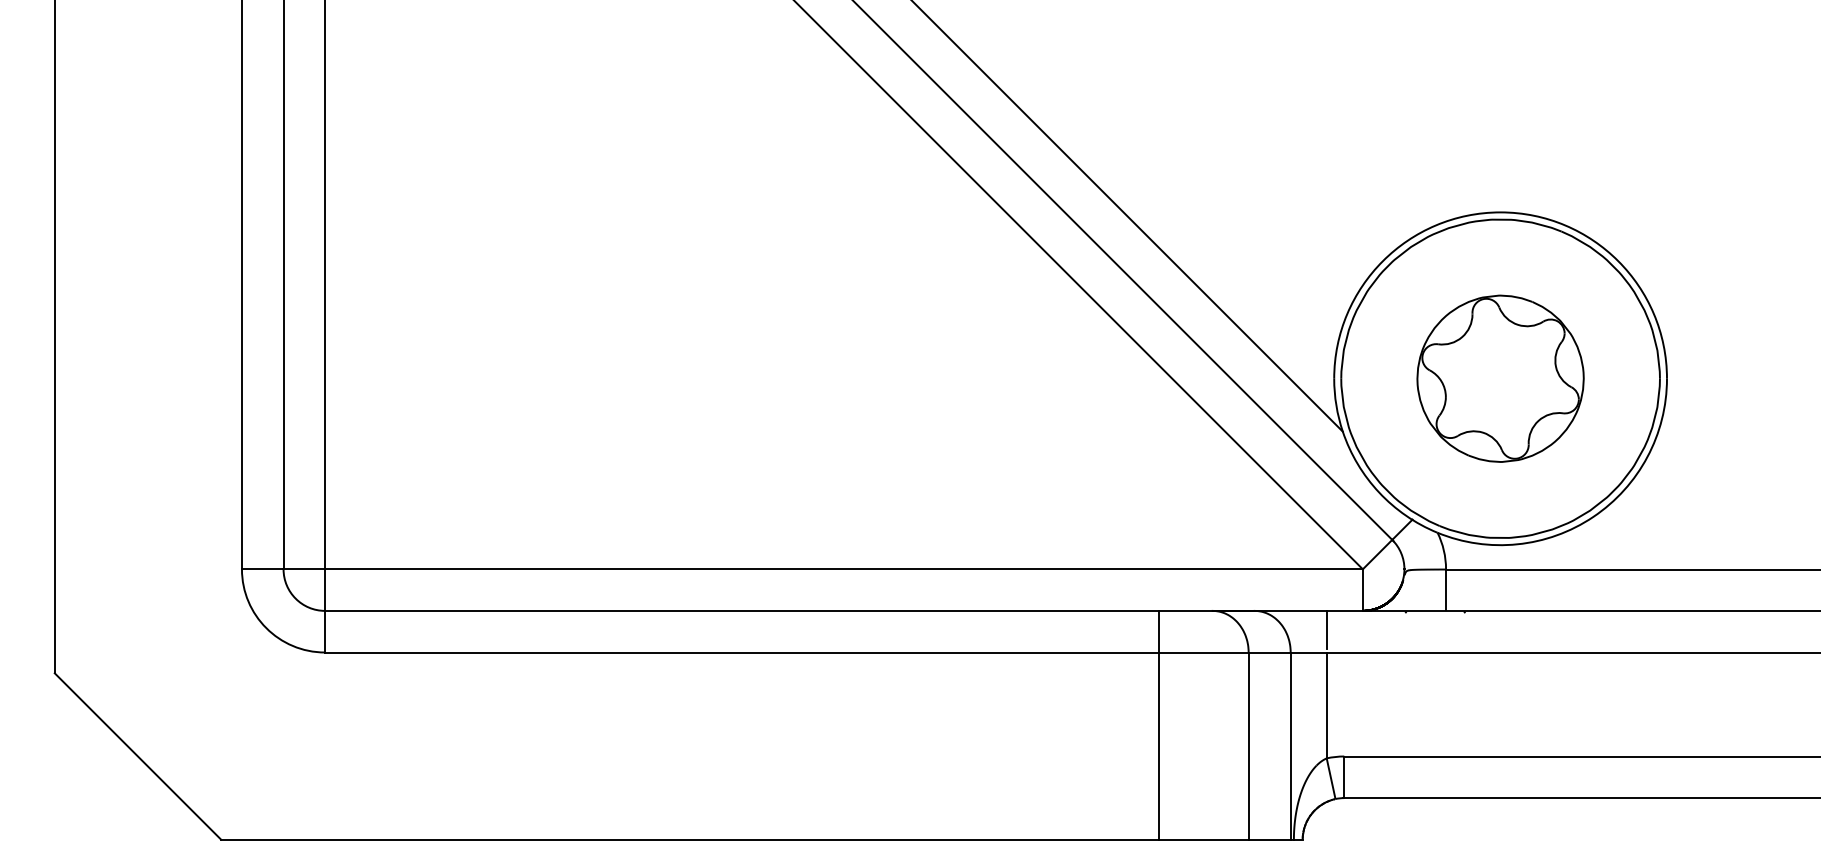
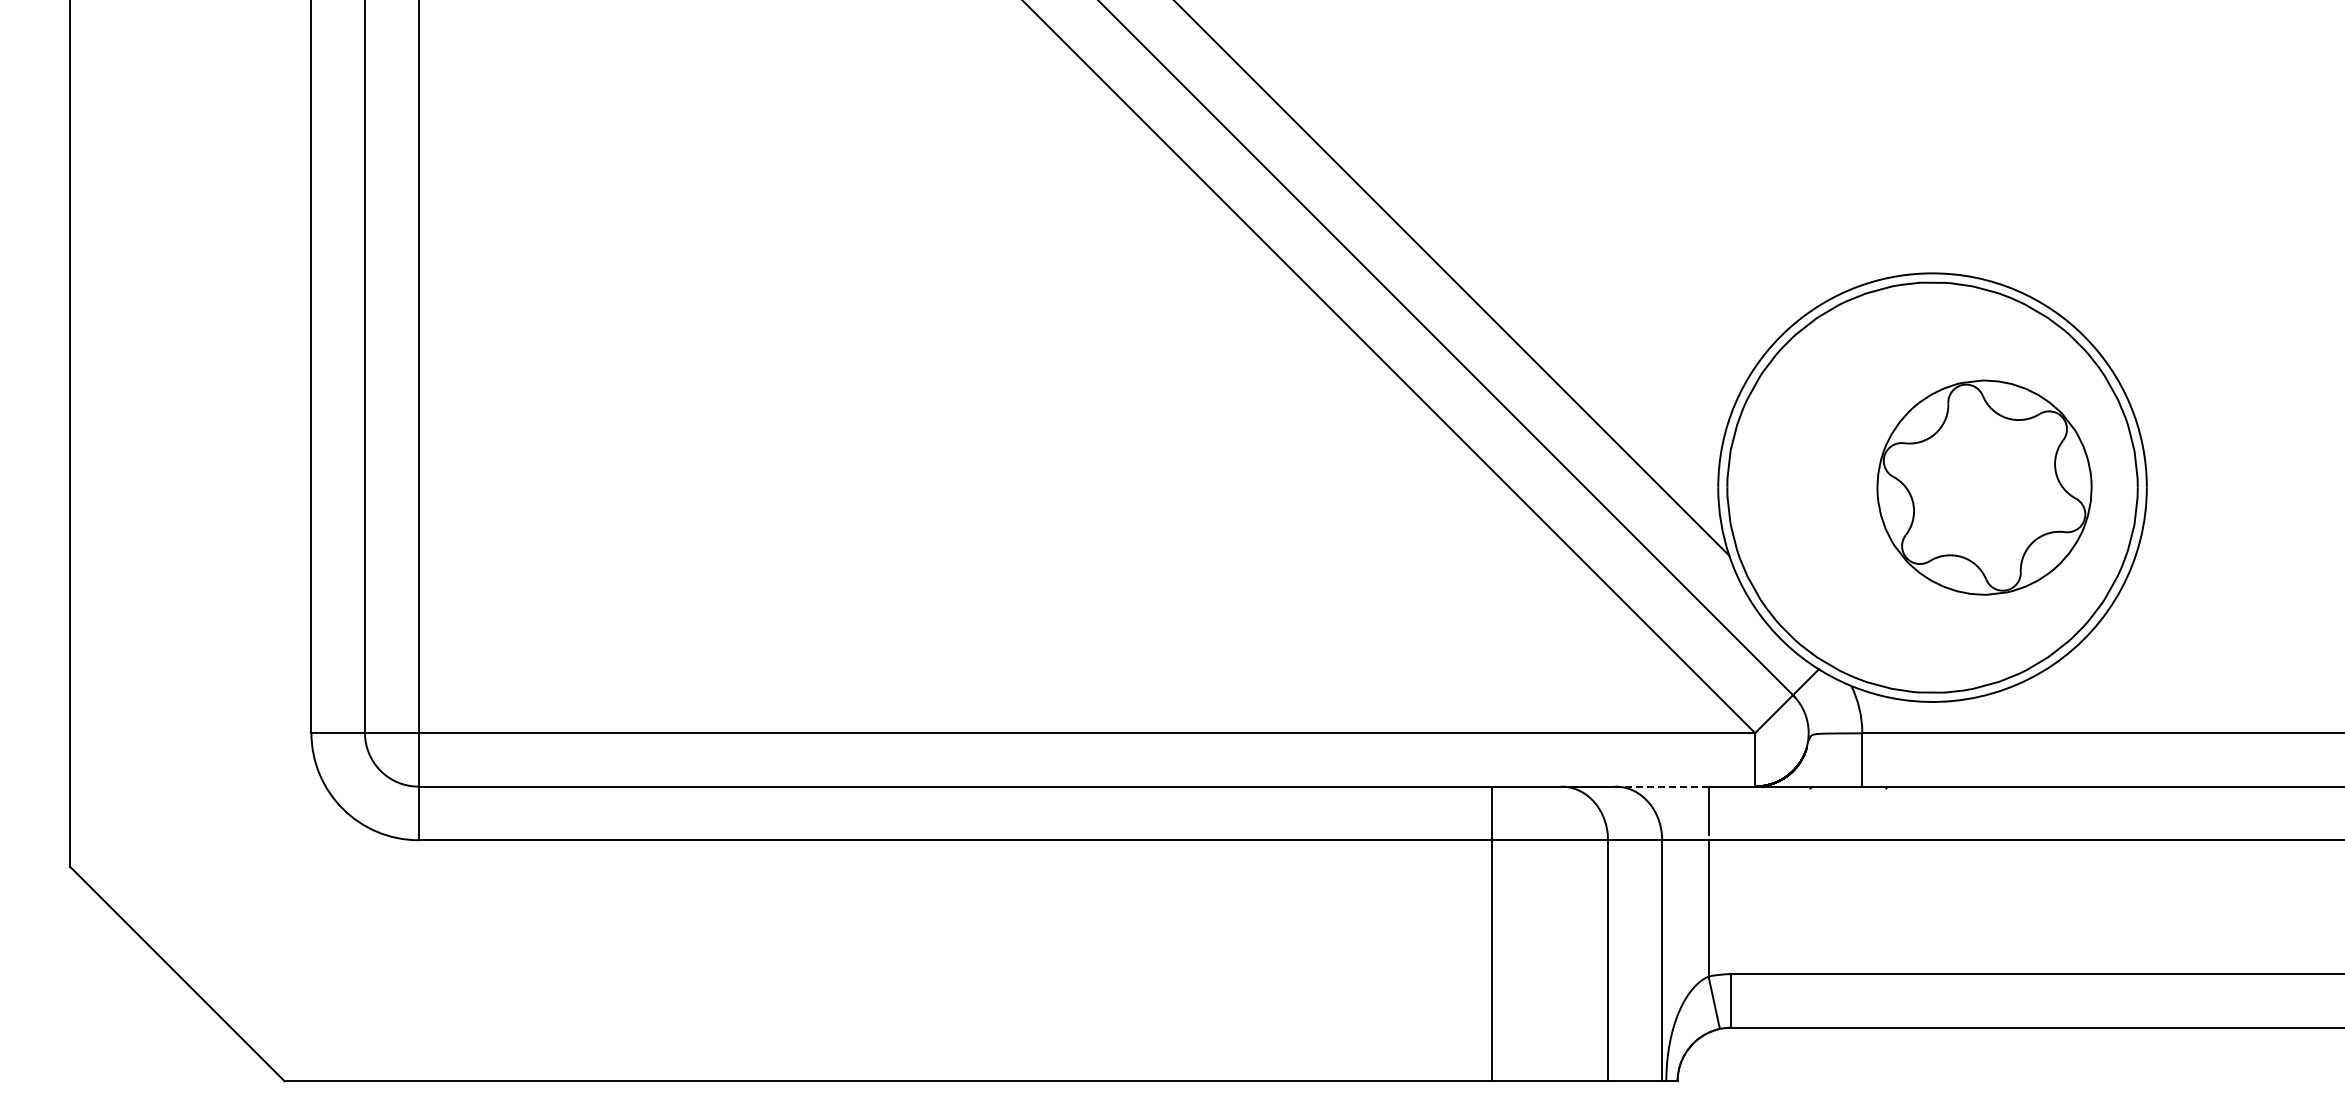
part: (1500, 378) -> (1984, 487), moved
line: (1290, 610) -> (1661, 786), solid -> dashed

